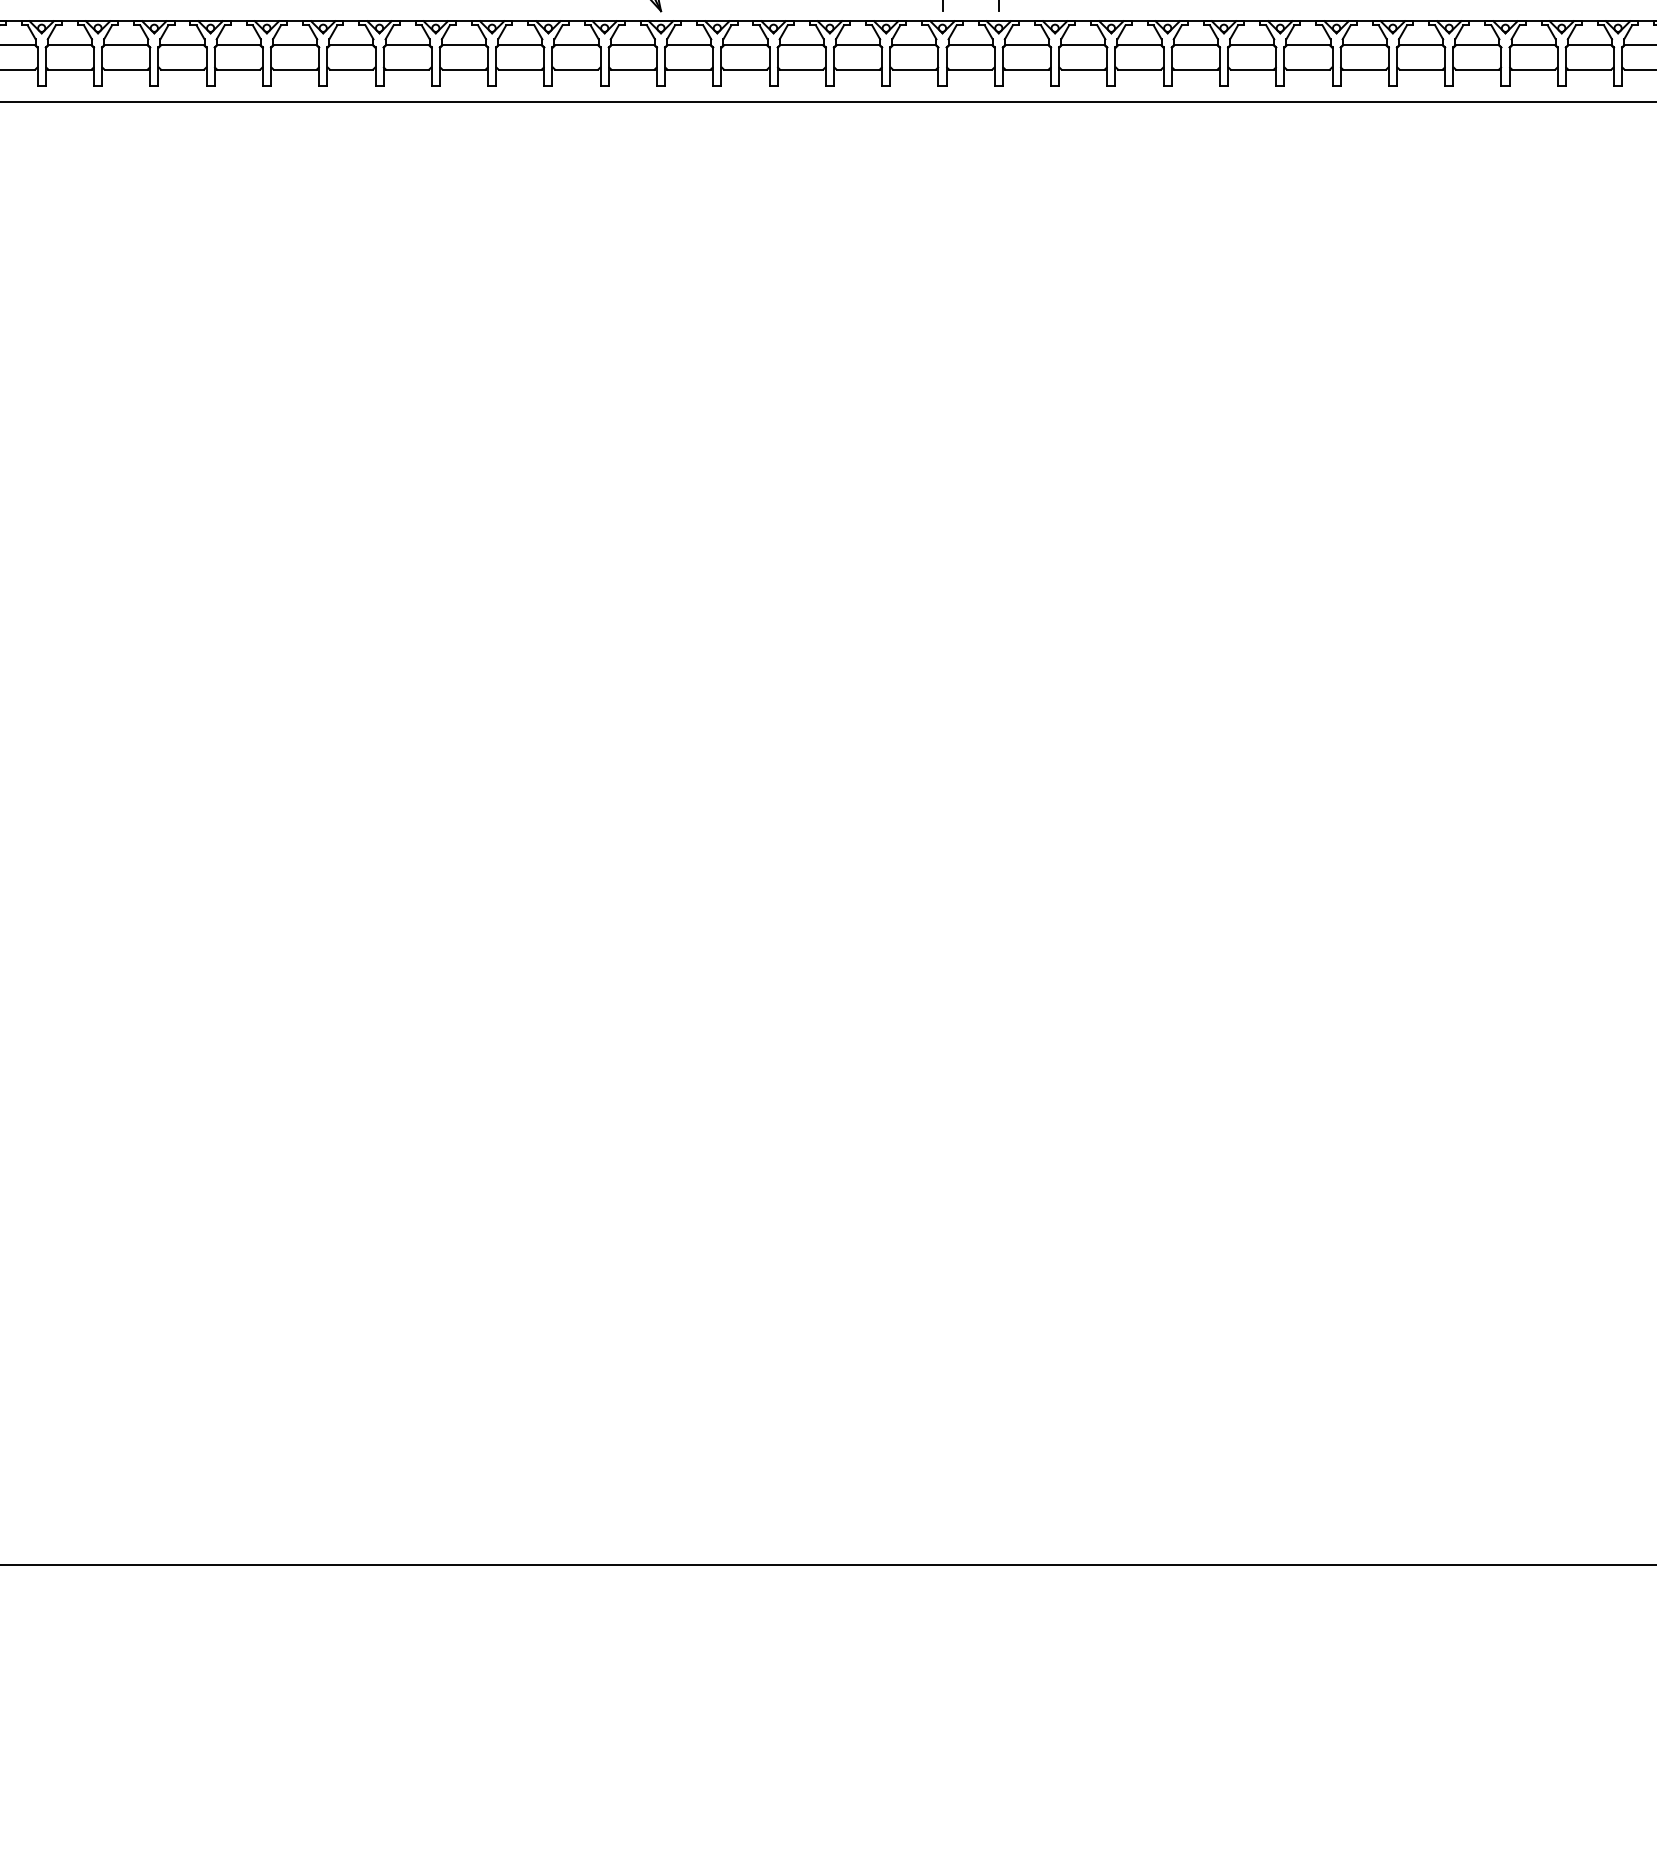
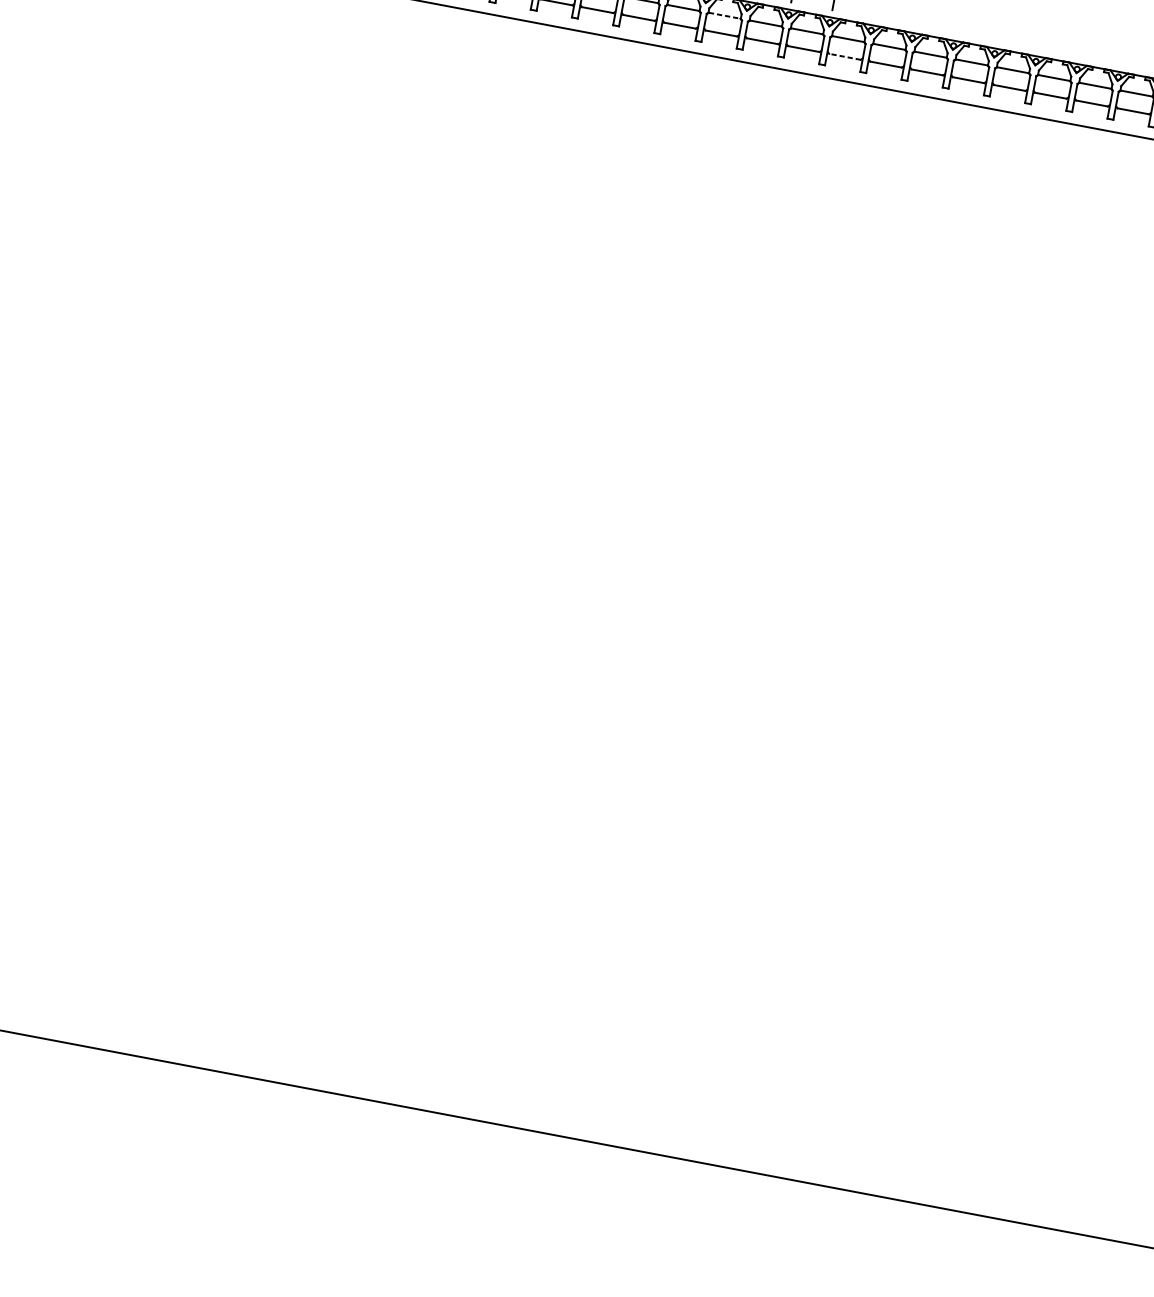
line: (858, 45) -> (724, 15), solid -> dashed
line: (1027, 69) -> (845, 56), solid -> dashed

